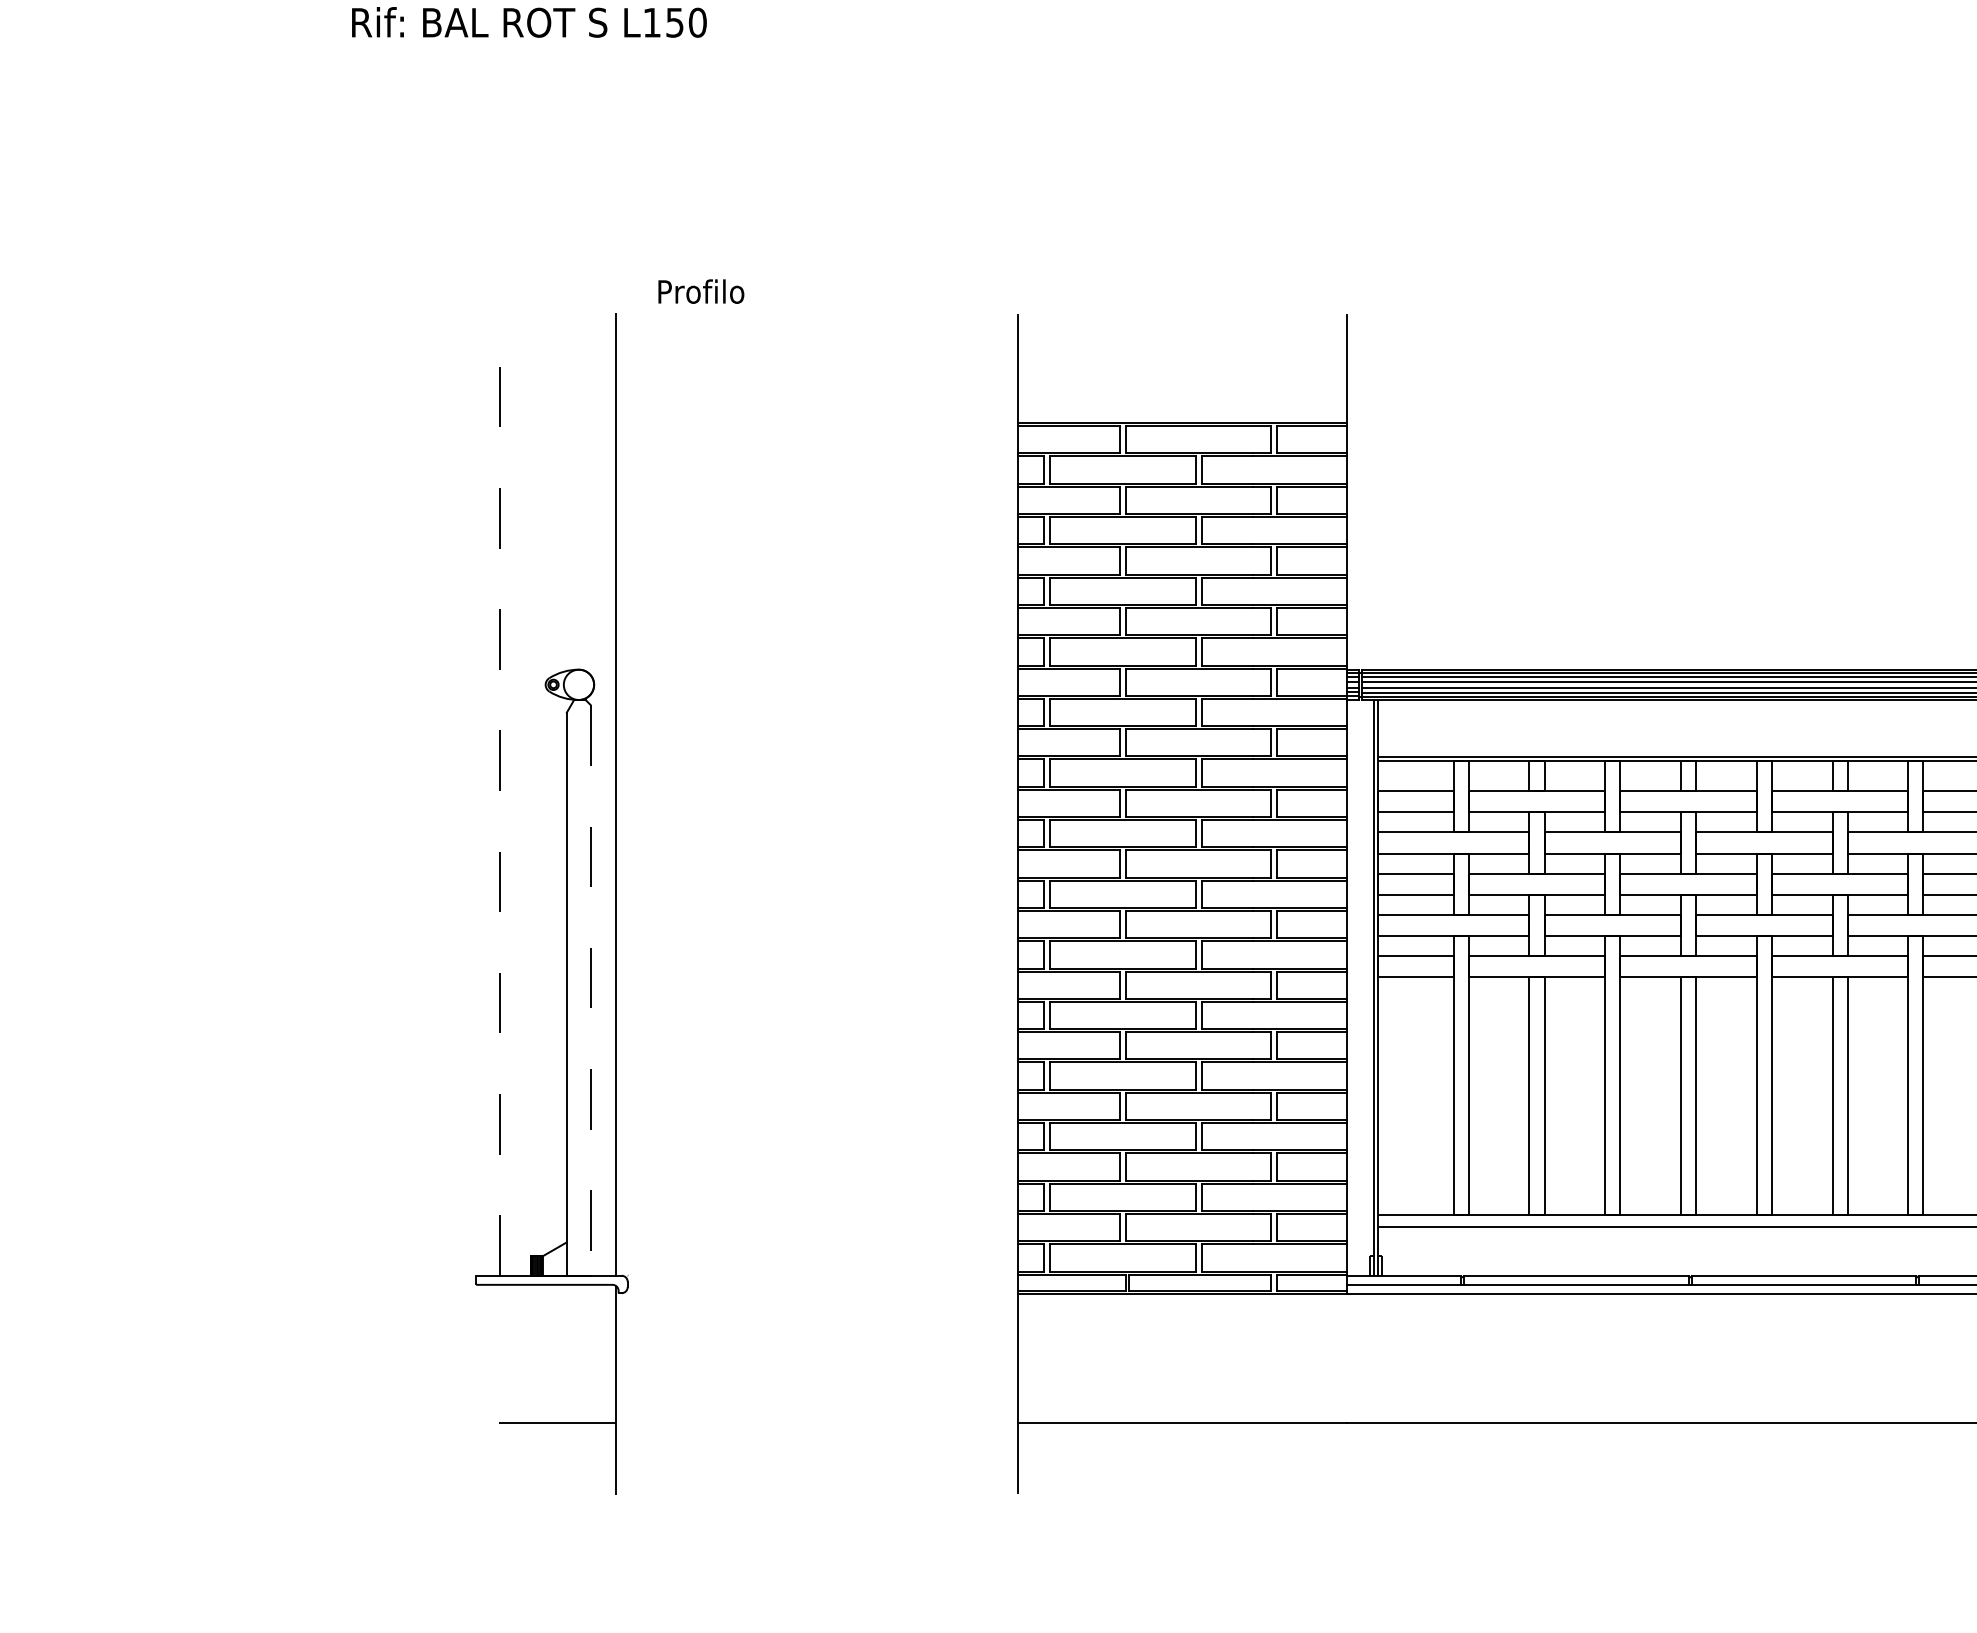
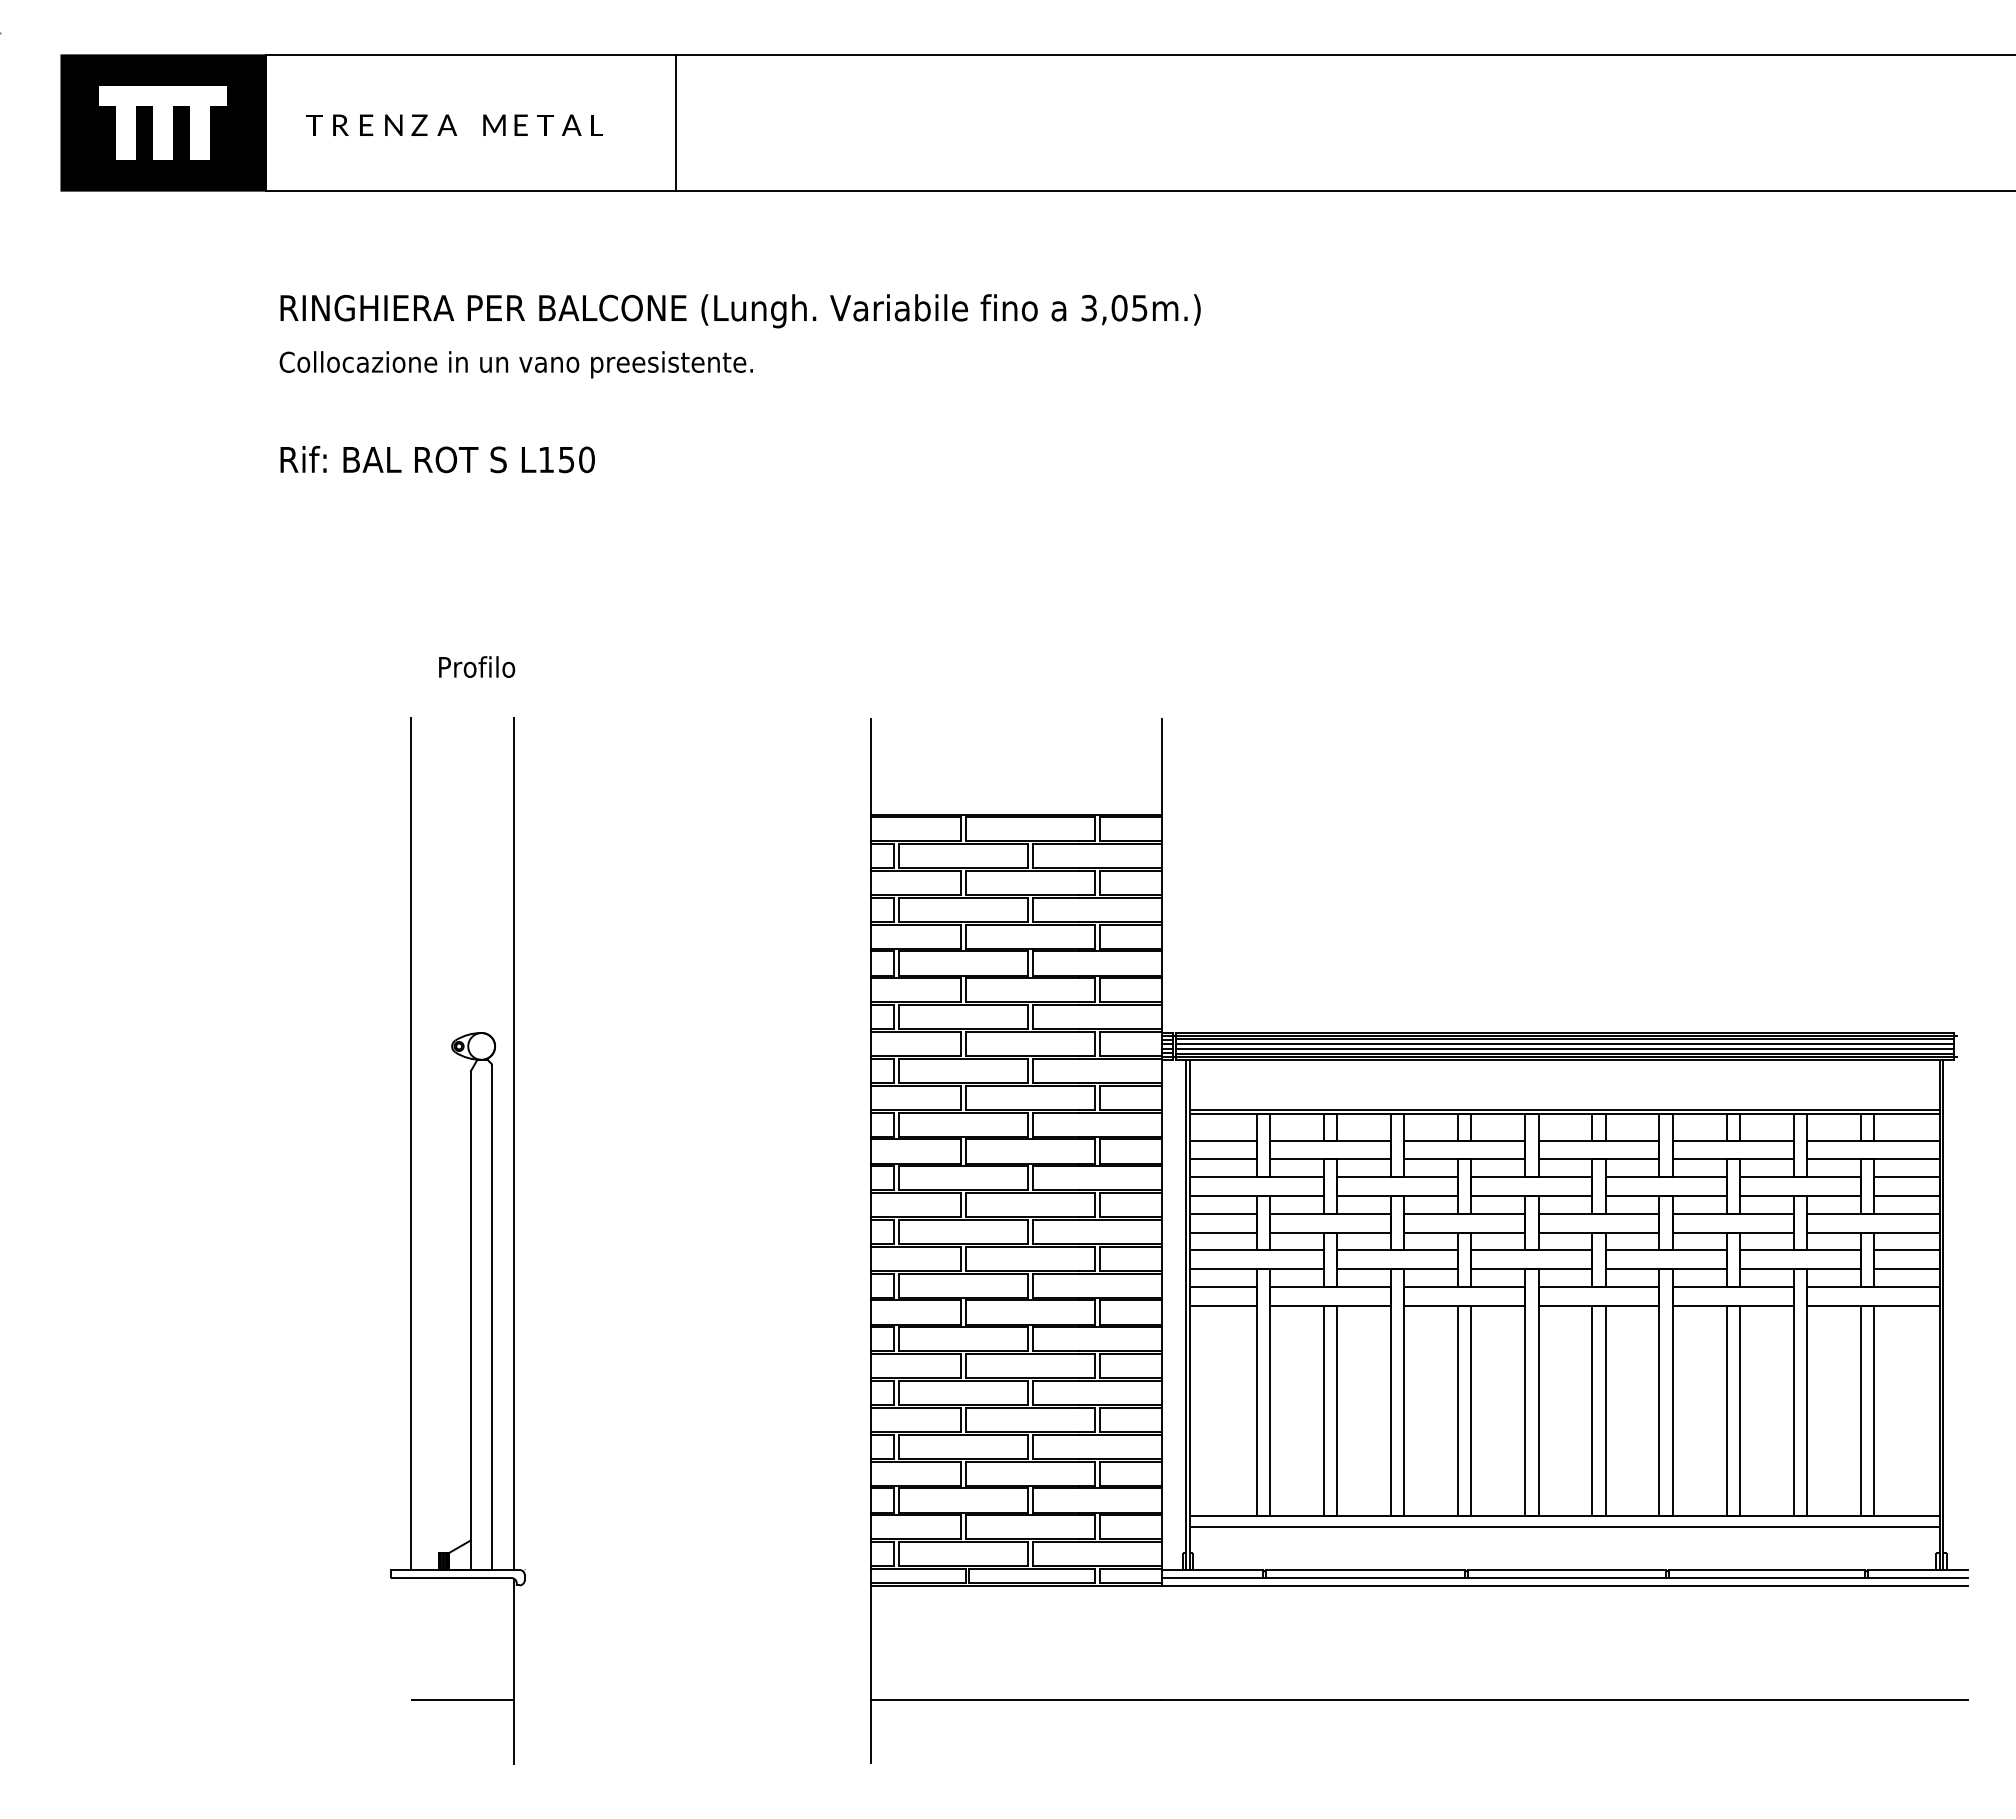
text: (701, 290) -> (477, 666), moved
line: (499, 794) -> (411, 1143), dashed -> solid
line: (591, 990) -> (492, 1317), dashed -> solid

